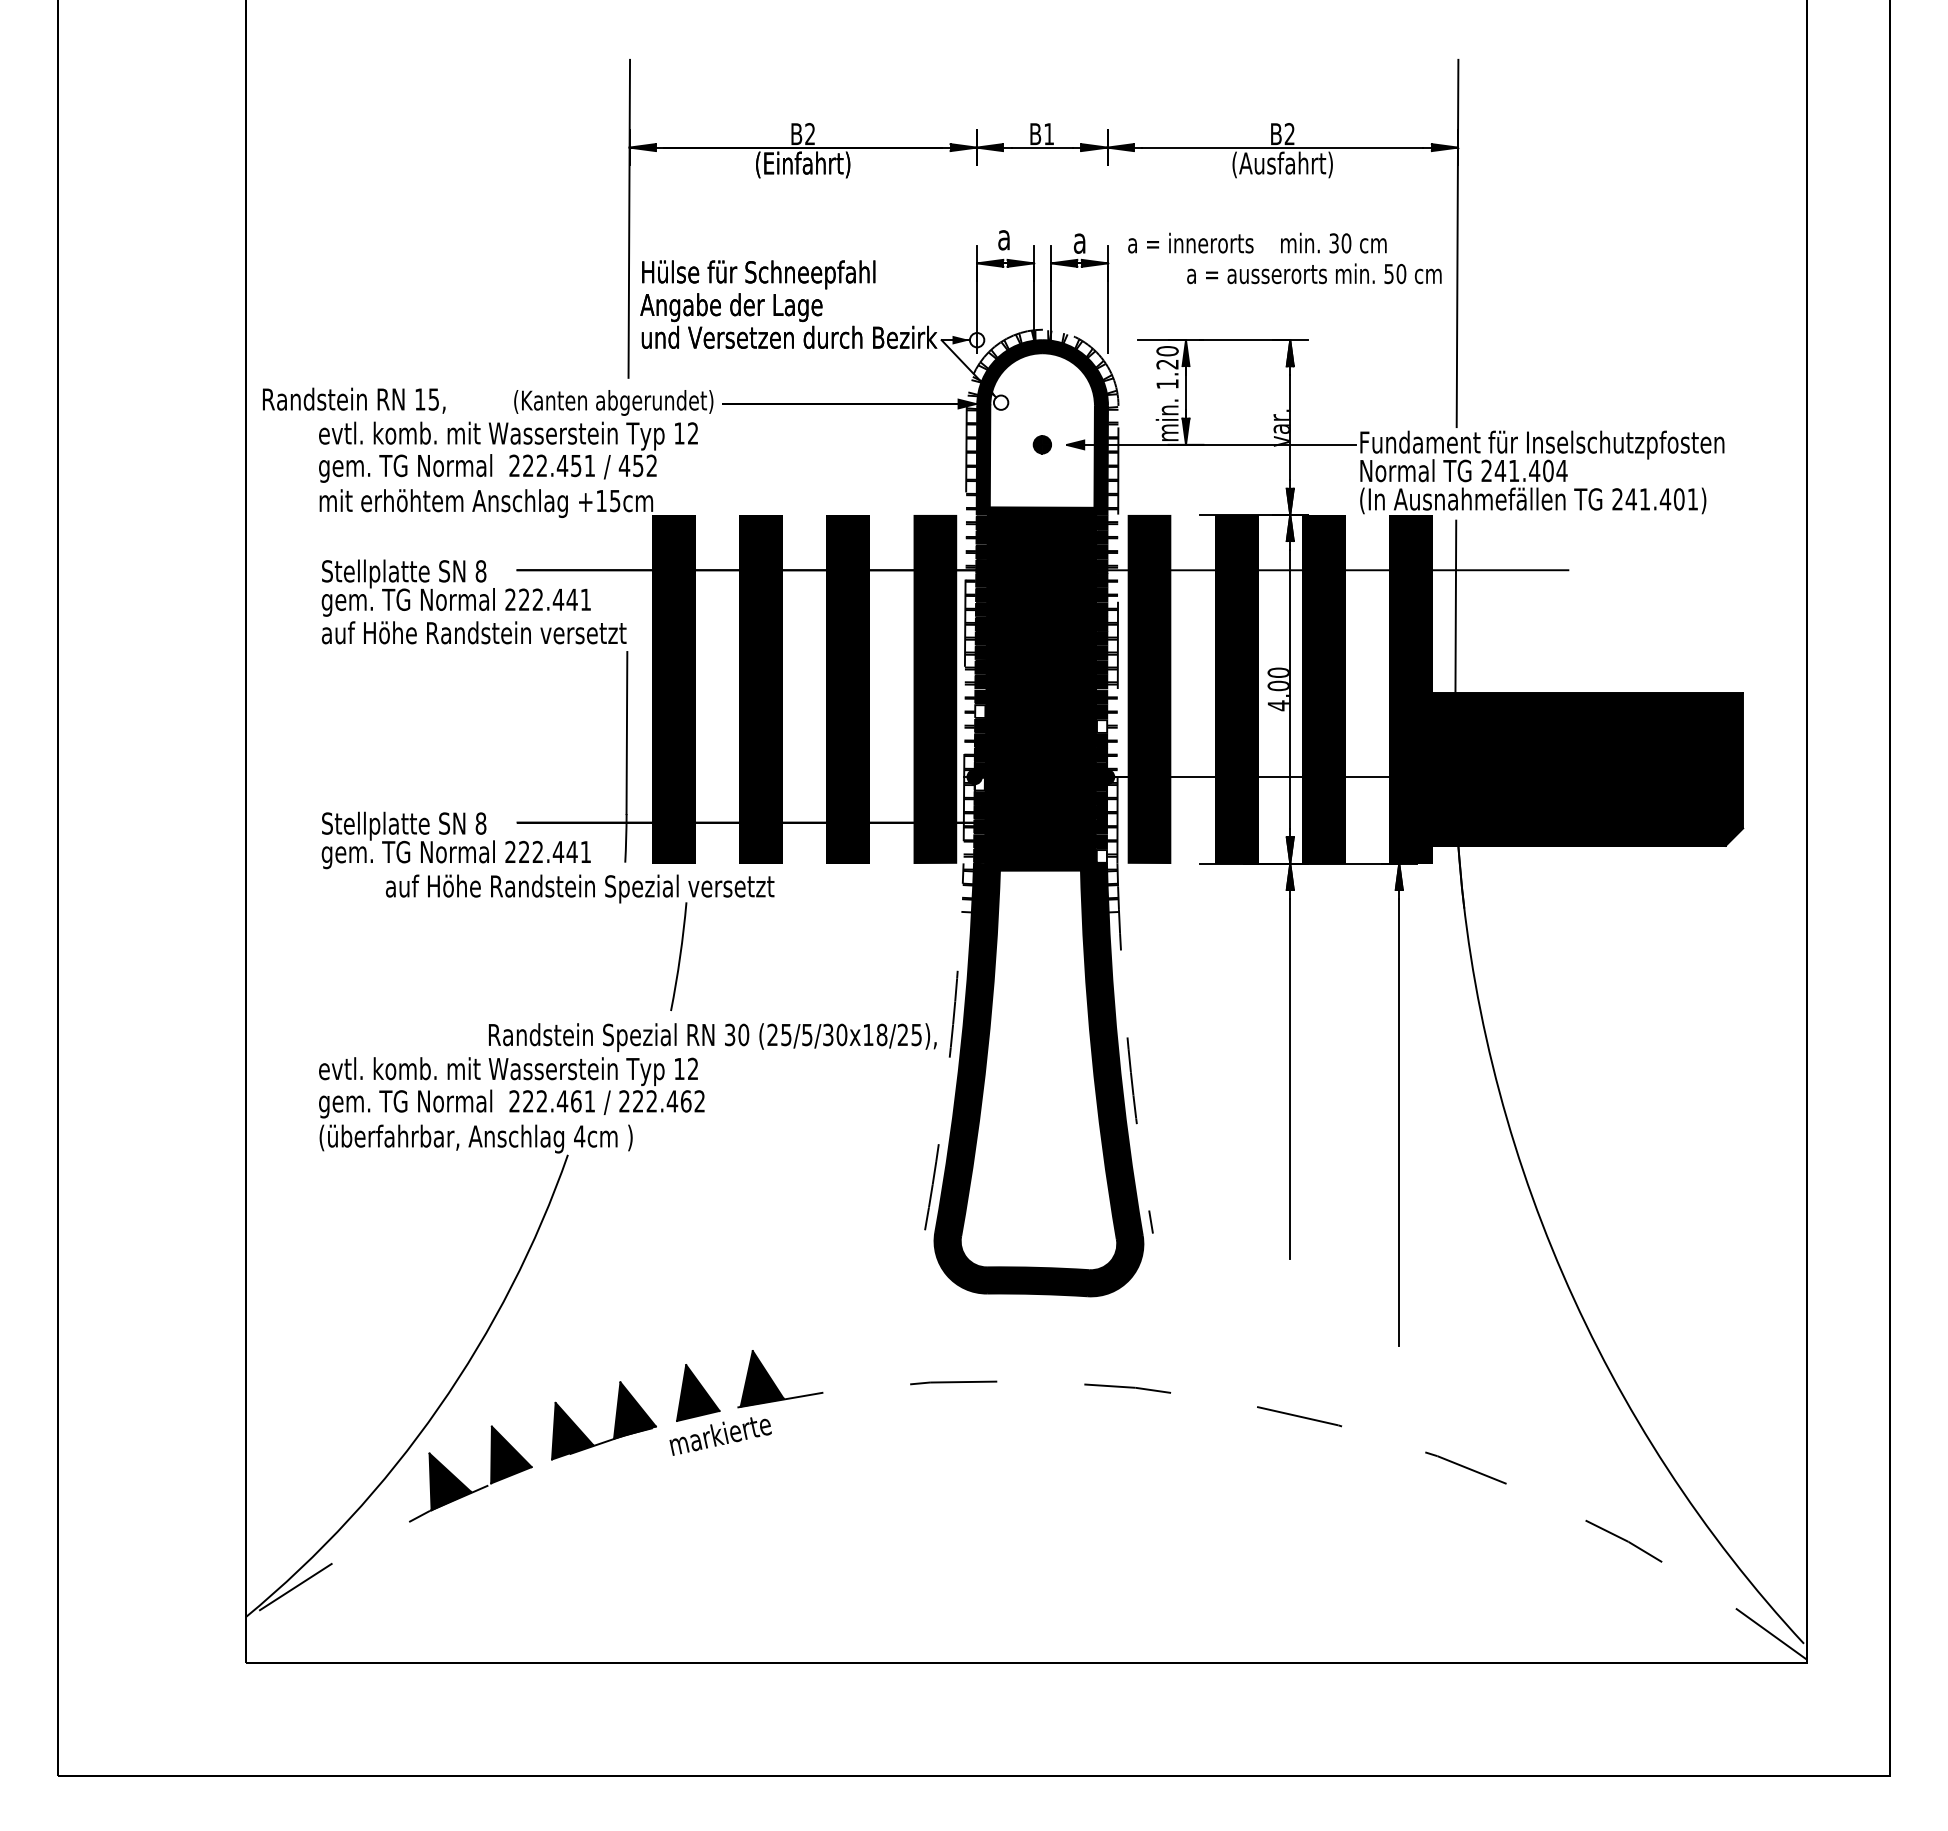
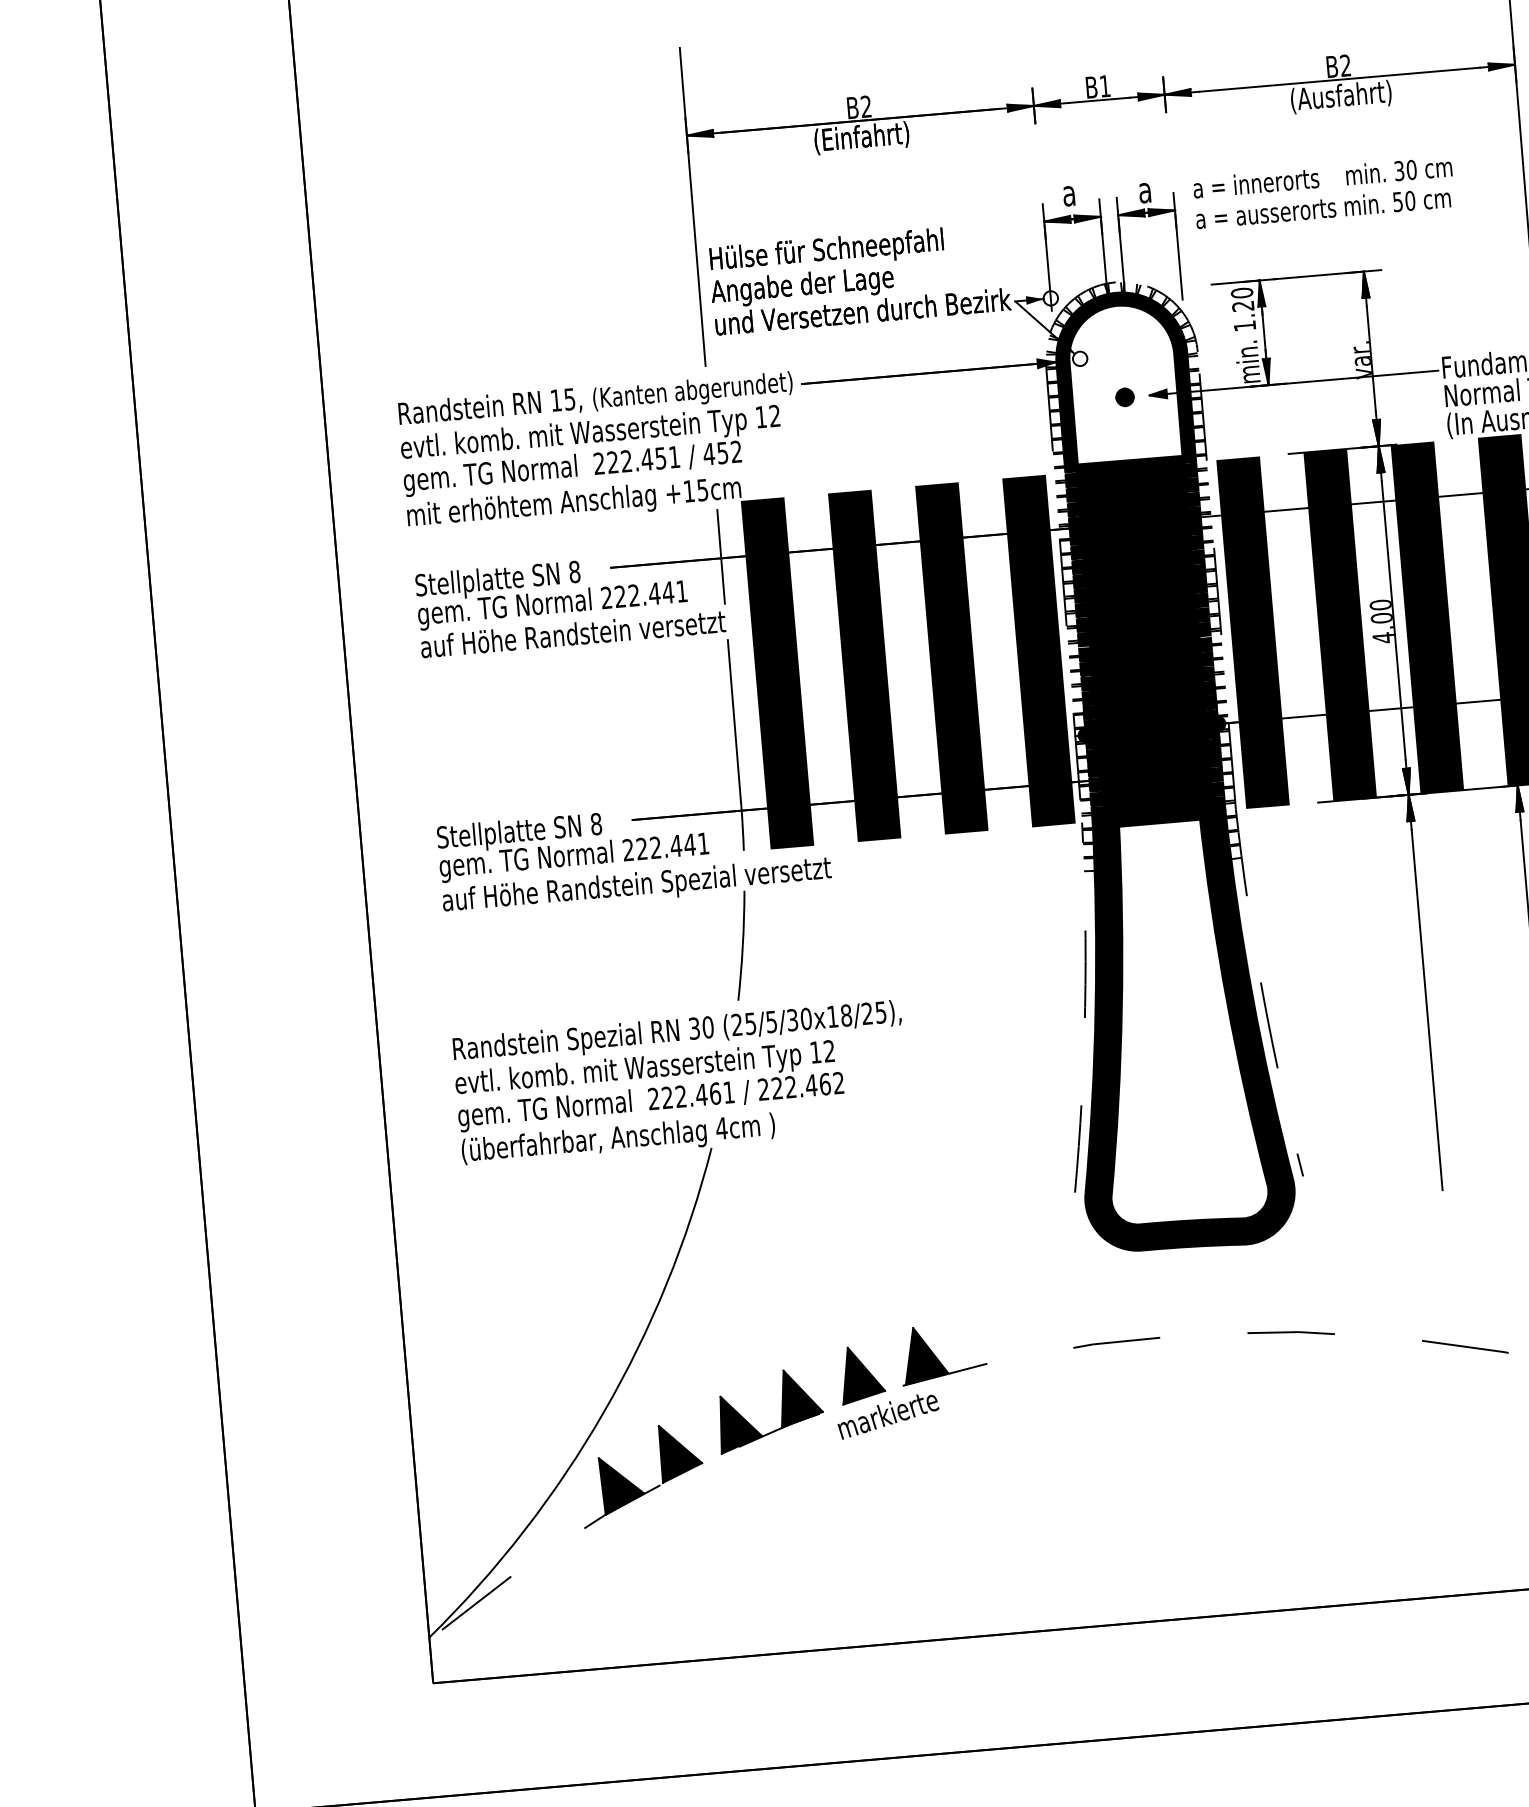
text: (1314, 273) -> (1323, 207), moved
text: (354, 400) -> (490, 407), moved
line: (627, 568) -> (720, 556), added
fill: (980, 711) -> (1086, 669), added
fill: (1101, 726) -> (1208, 673), added
fill: (979, 783) -> (1091, 741), added
fill: (1101, 856) -> (1219, 803), added
part: (580, 897) -> (638, 895), moved
text: (712, 1037) -> (677, 1032), moved

